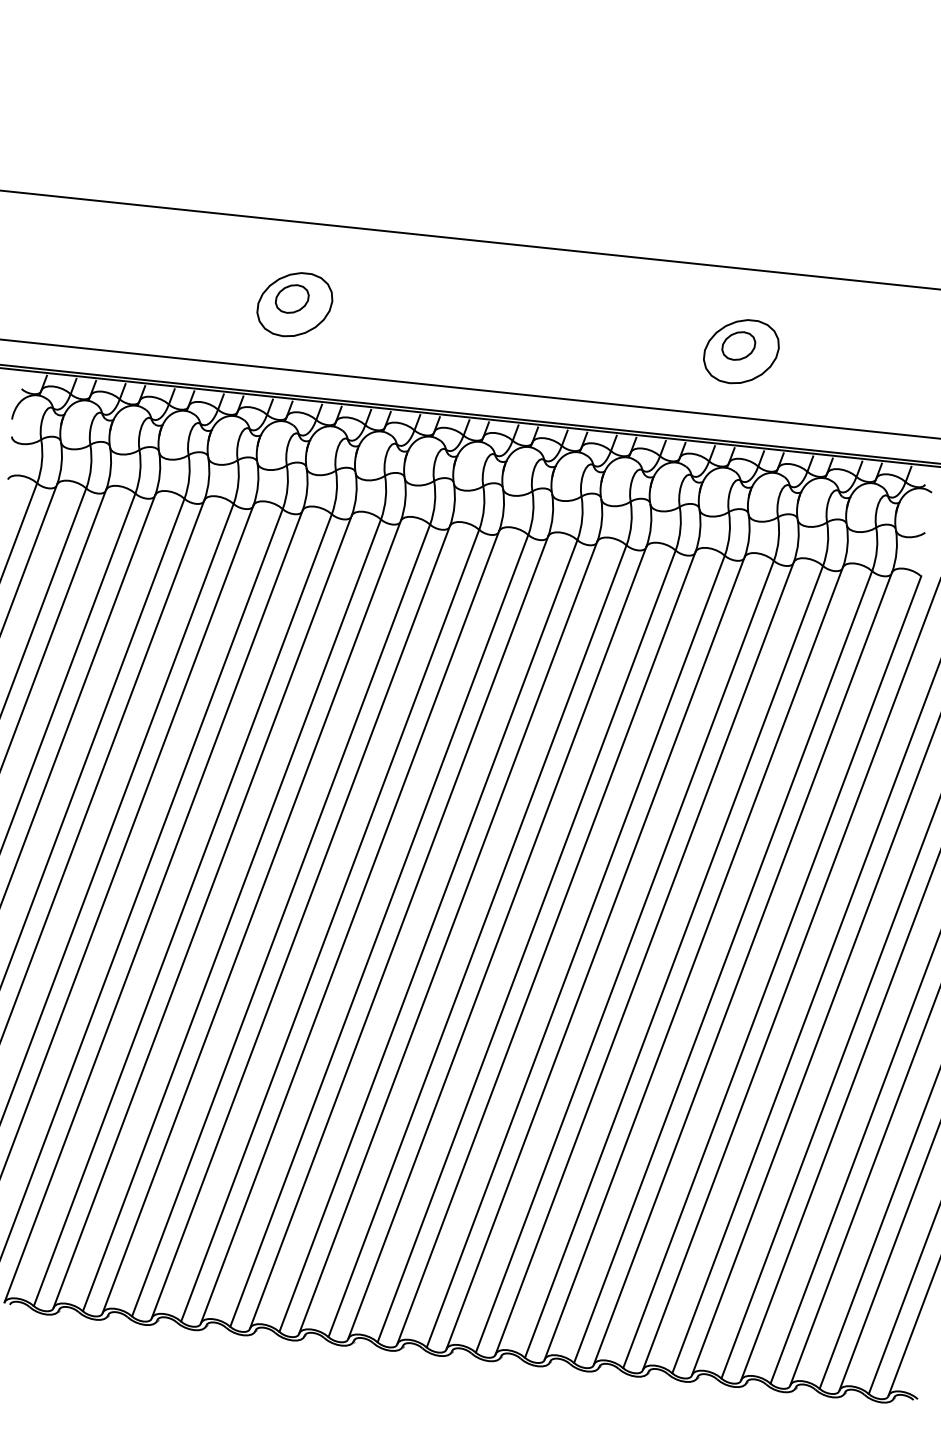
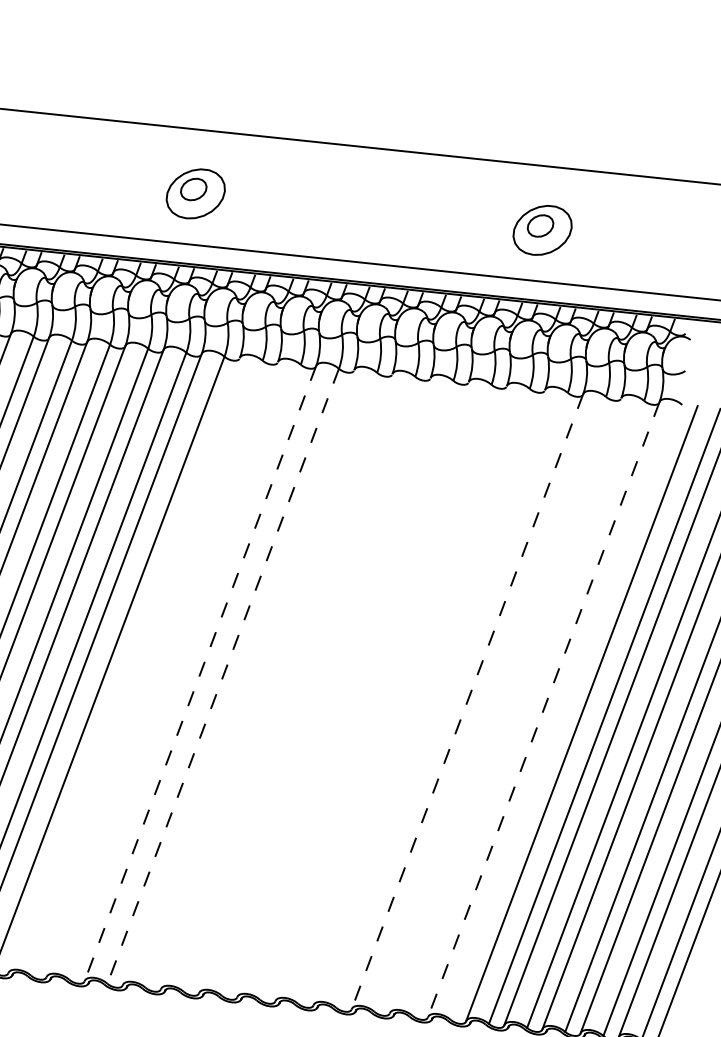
line: (202, 911) -> (124, 665), removed
line: (231, 915) -> (146, 668), removed
line: (251, 916) -> (162, 669), removed
line: (281, 920) -> (185, 672), removed
line: (300, 922) -> (200, 673), solid -> dashed
line: (330, 926) -> (223, 676), solid -> dashed
line: (350, 927) -> (238, 677), removed
line: (379, 930) -> (261, 679), removed
line: (399, 932) -> (277, 681), removed
line: (428, 935) -> (299, 683), removed
line: (448, 937) -> (315, 685), removed
line: (477, 941) -> (337, 688), removed
line: (497, 942) -> (353, 689), removed
line: (526, 946) -> (375, 692), removed
line: (546, 947) -> (391, 693), removed
line: (575, 951) -> (413, 696), removed
line: (595, 952) -> (429, 697), removed
line: (624, 956) -> (451, 700), removed
line: (644, 958) -> (467, 701), solid -> dashed
line: (674, 961) -> (490, 704), removed
line: (693, 963) -> (505, 705), removed
line: (723, 966) -> (528, 707), removed
line: (742, 969) -> (543, 710), solid -> dashed
line: (772, 972) -> (566, 712), removed

